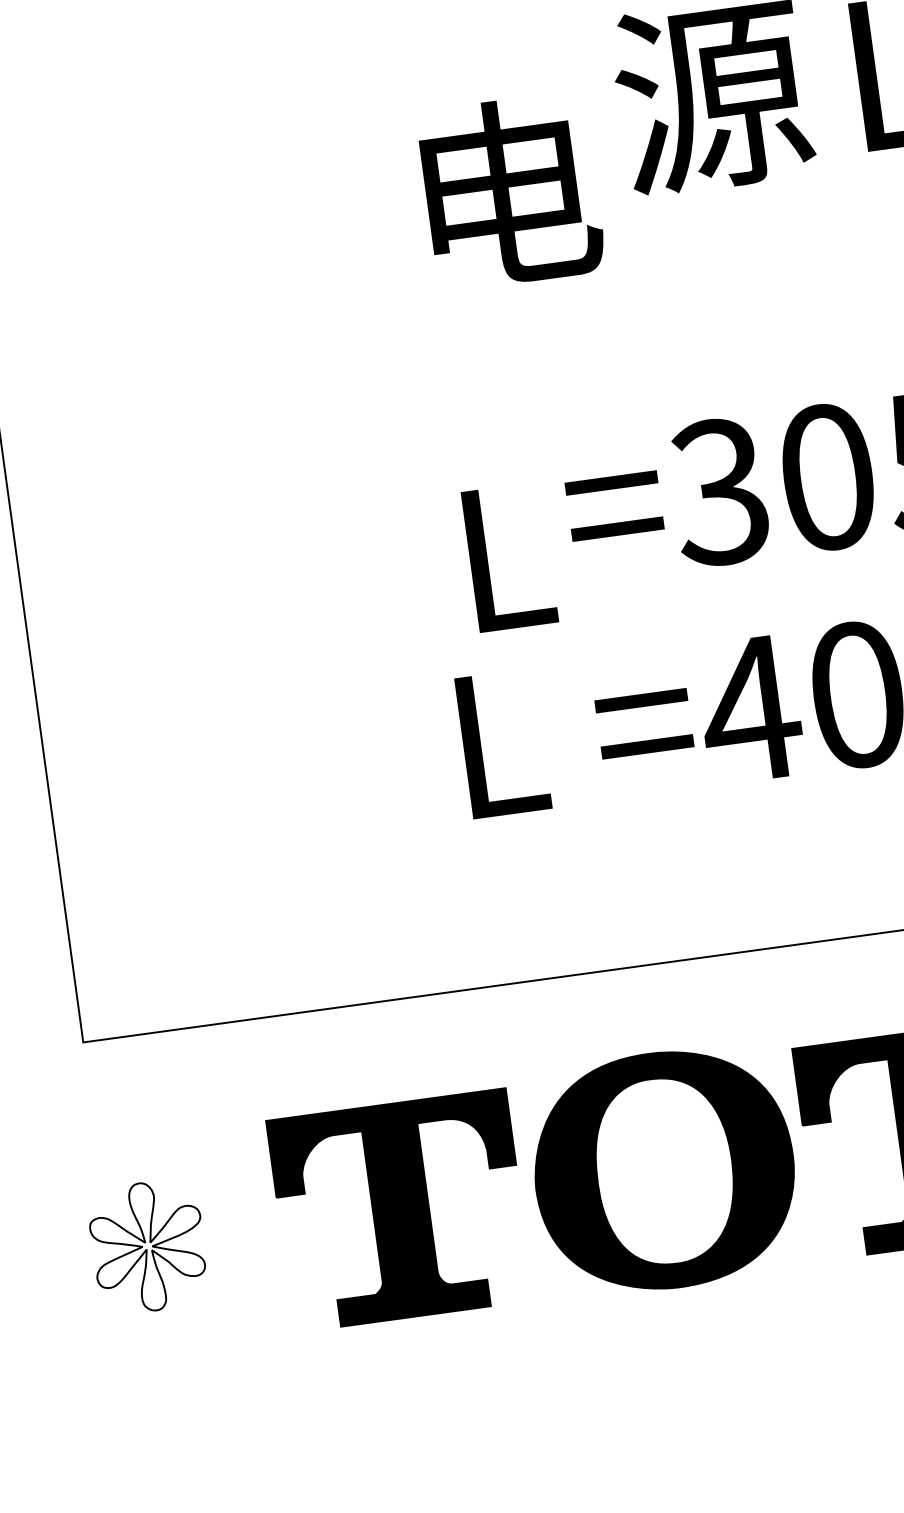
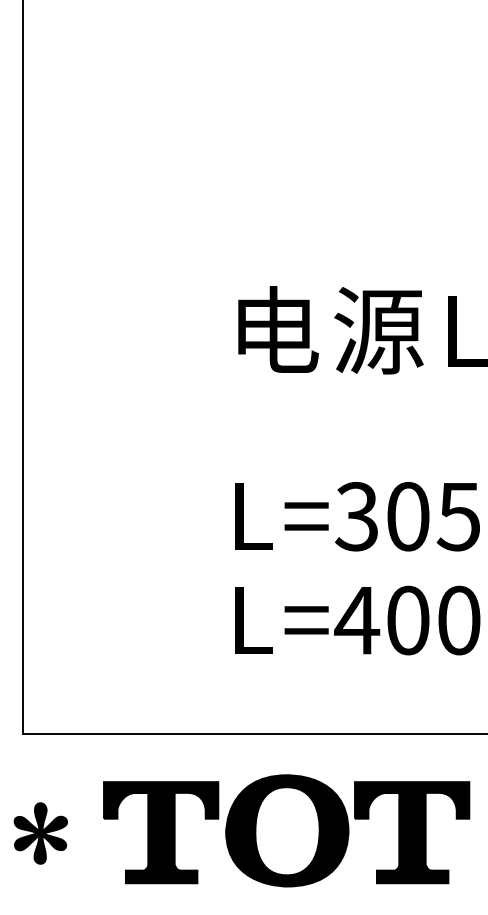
text: (511, 191) -> (278, 329), moved
text: (508, 556) -> (253, 516), moved
text: (501, 743) -> (253, 620), moved
fill: (147, 1246) -> (40, 833), added

